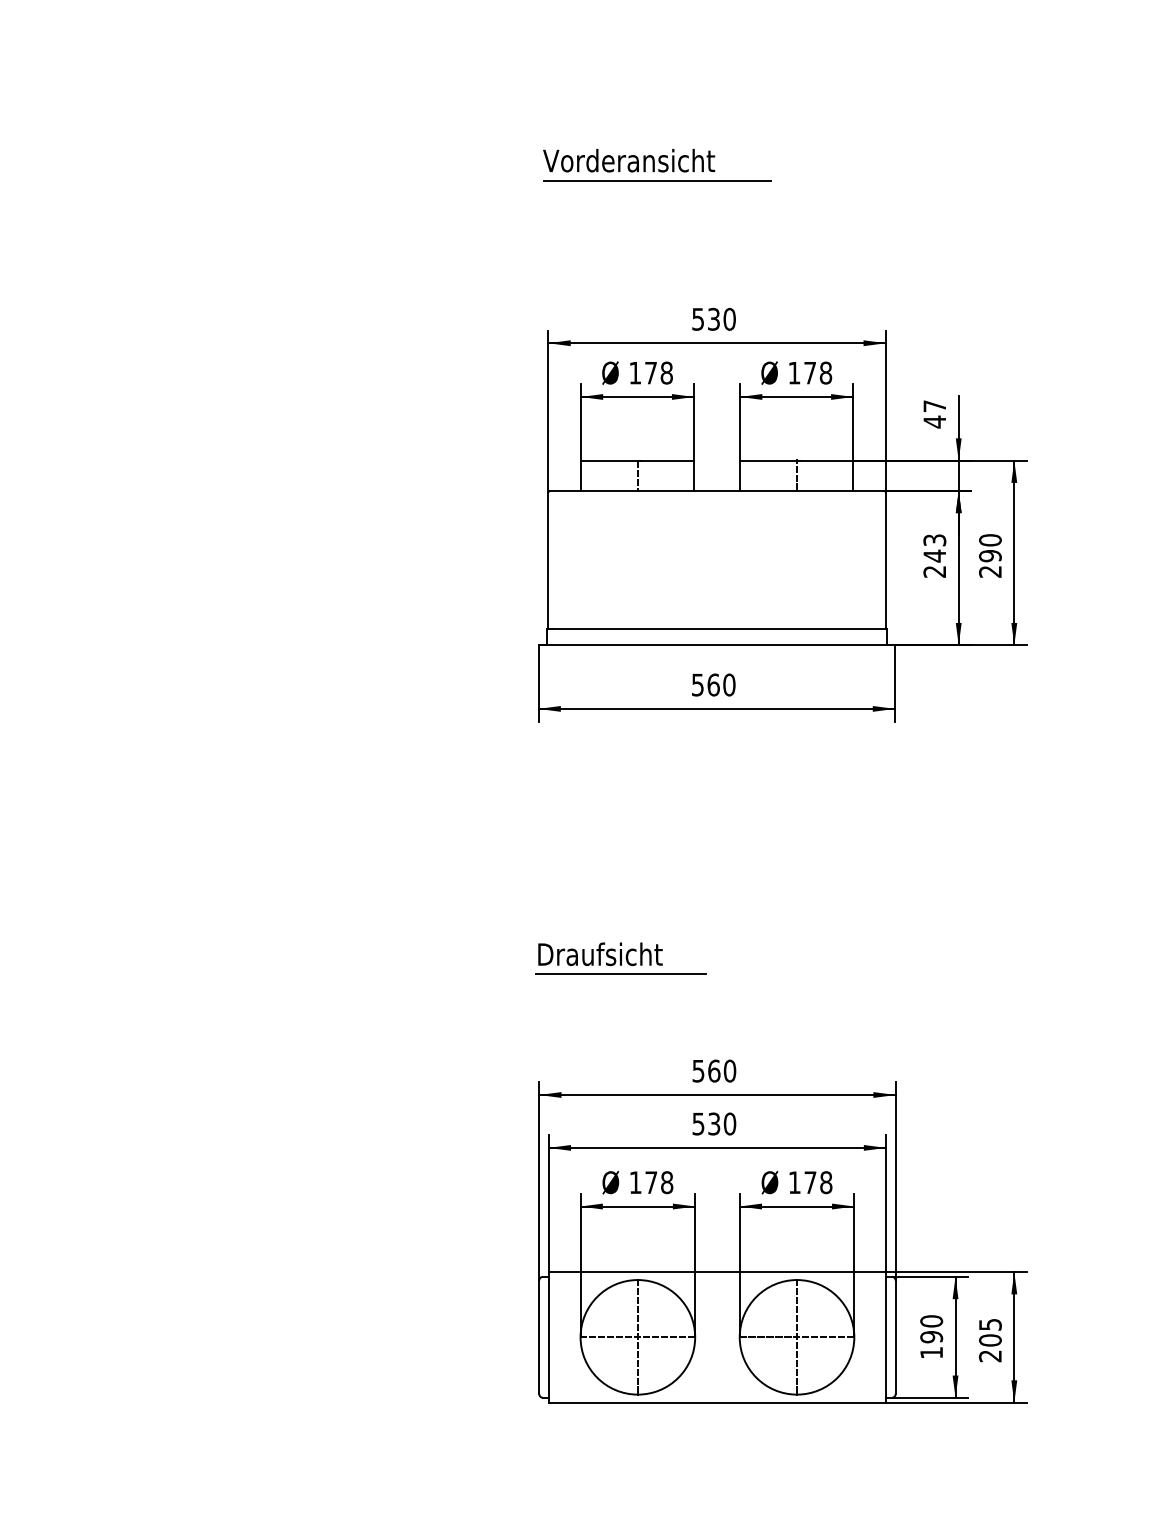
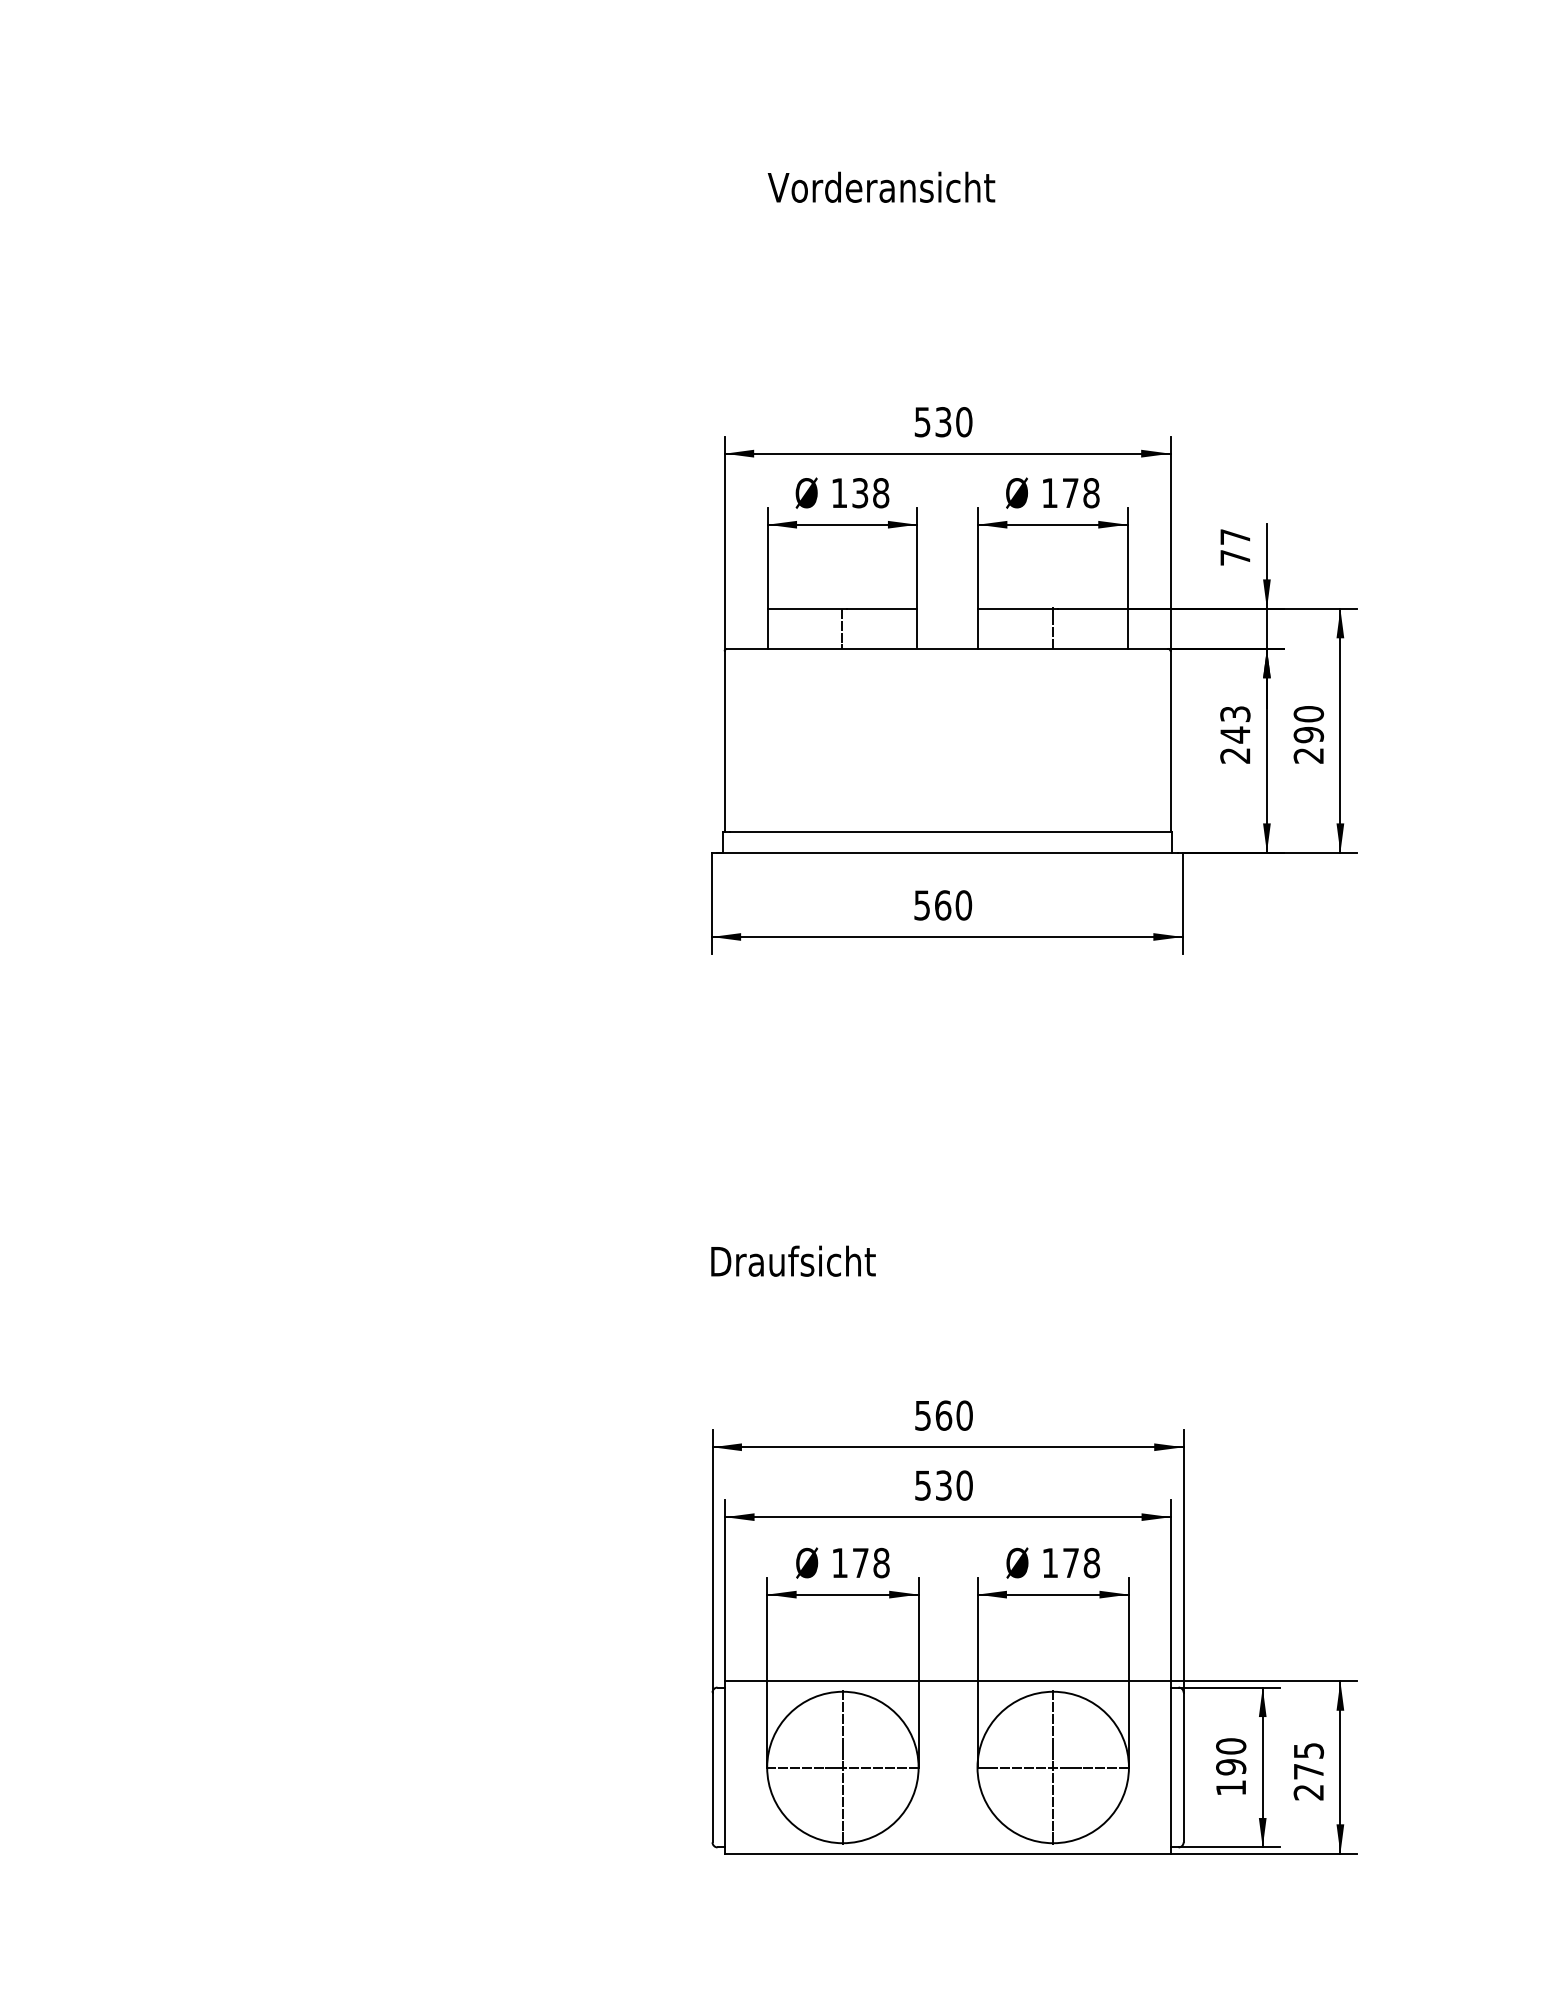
text: (629, 160) -> (882, 187), moved
line: (657, 181) -> (868, 239), removed
text: (650, 372) -> (859, 492), 178 -> 138
text: (934, 421) -> (1234, 557), 47 -> 77
line: (621, 974) -> (821, 1287), removed
text: (990, 1340) -> (1308, 1771), 205 -> 275

